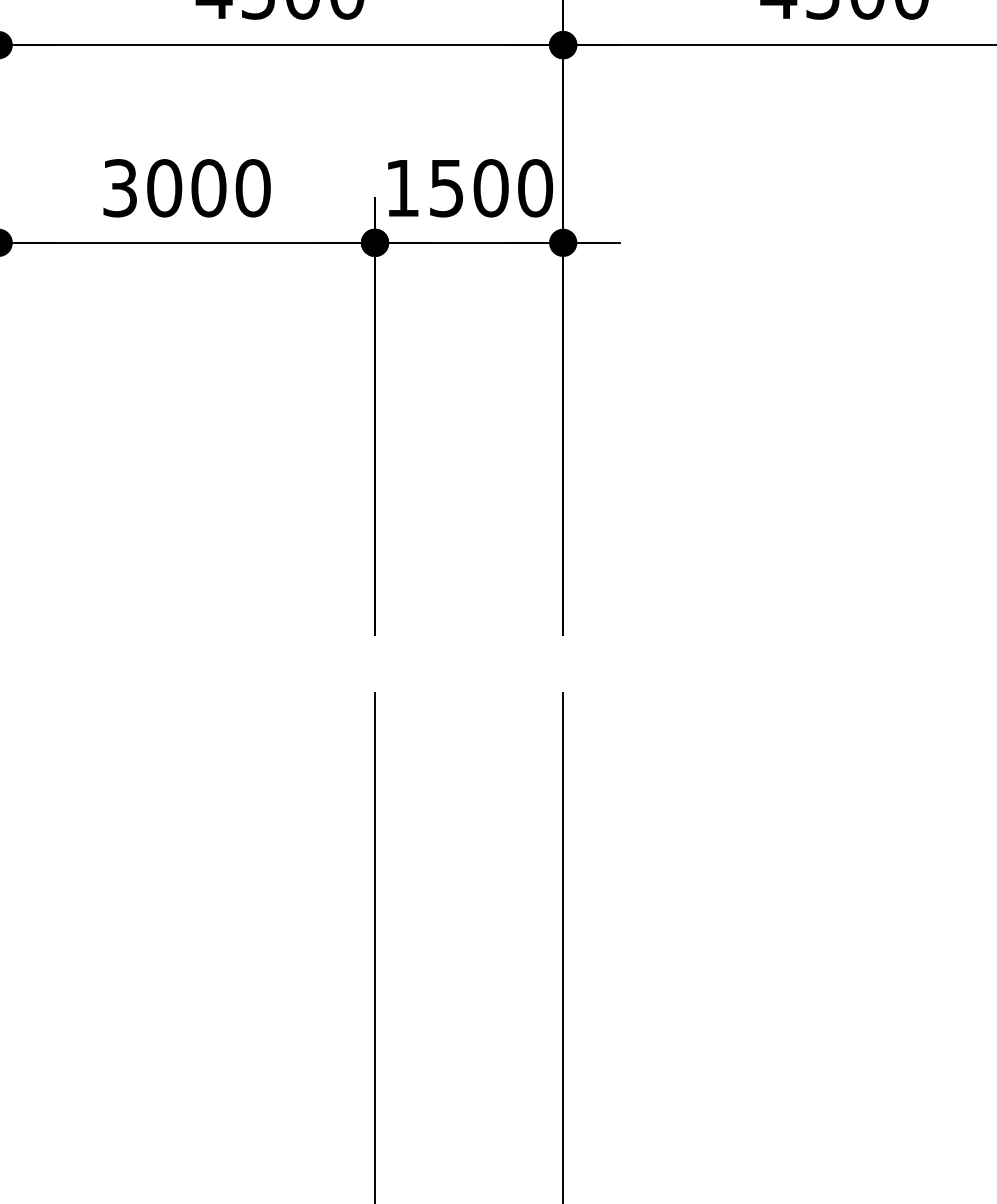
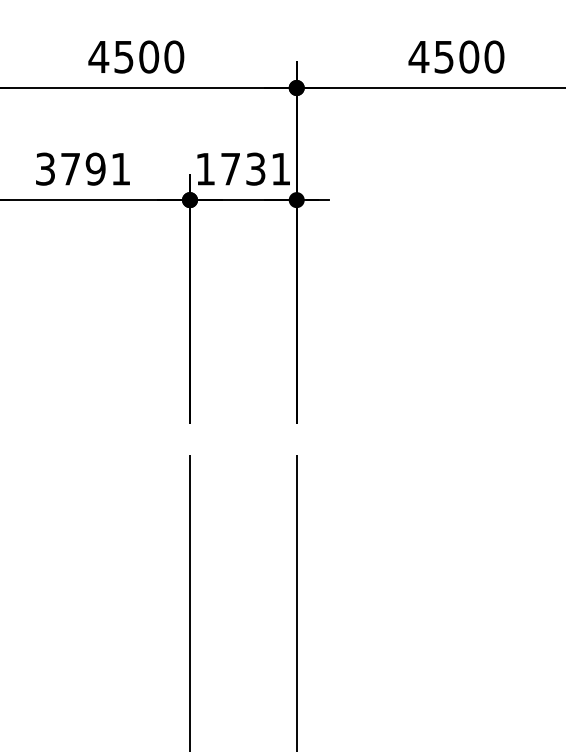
text: (208, 187) -> (95, 168), 3000 -> 3791
text: (490, 187) -> (255, 168), 1500 -> 1731

